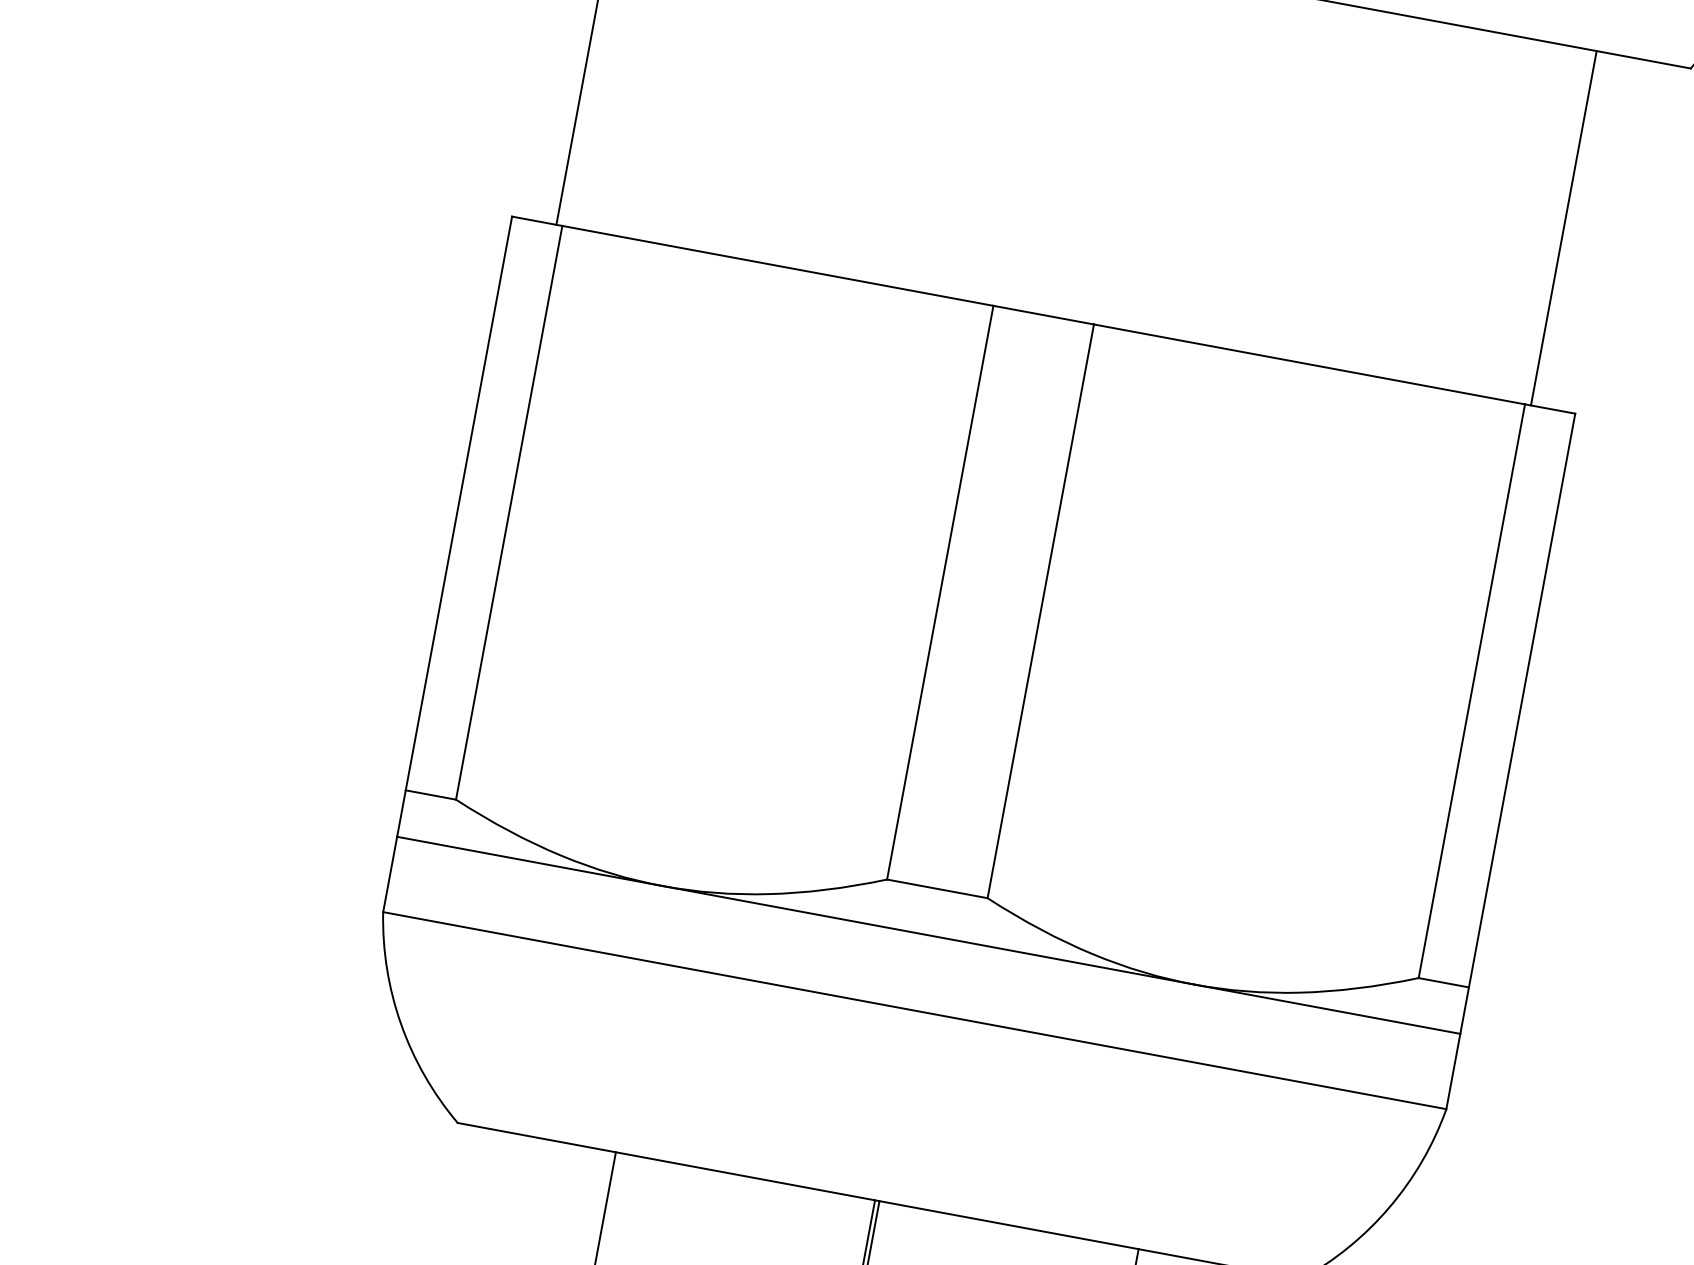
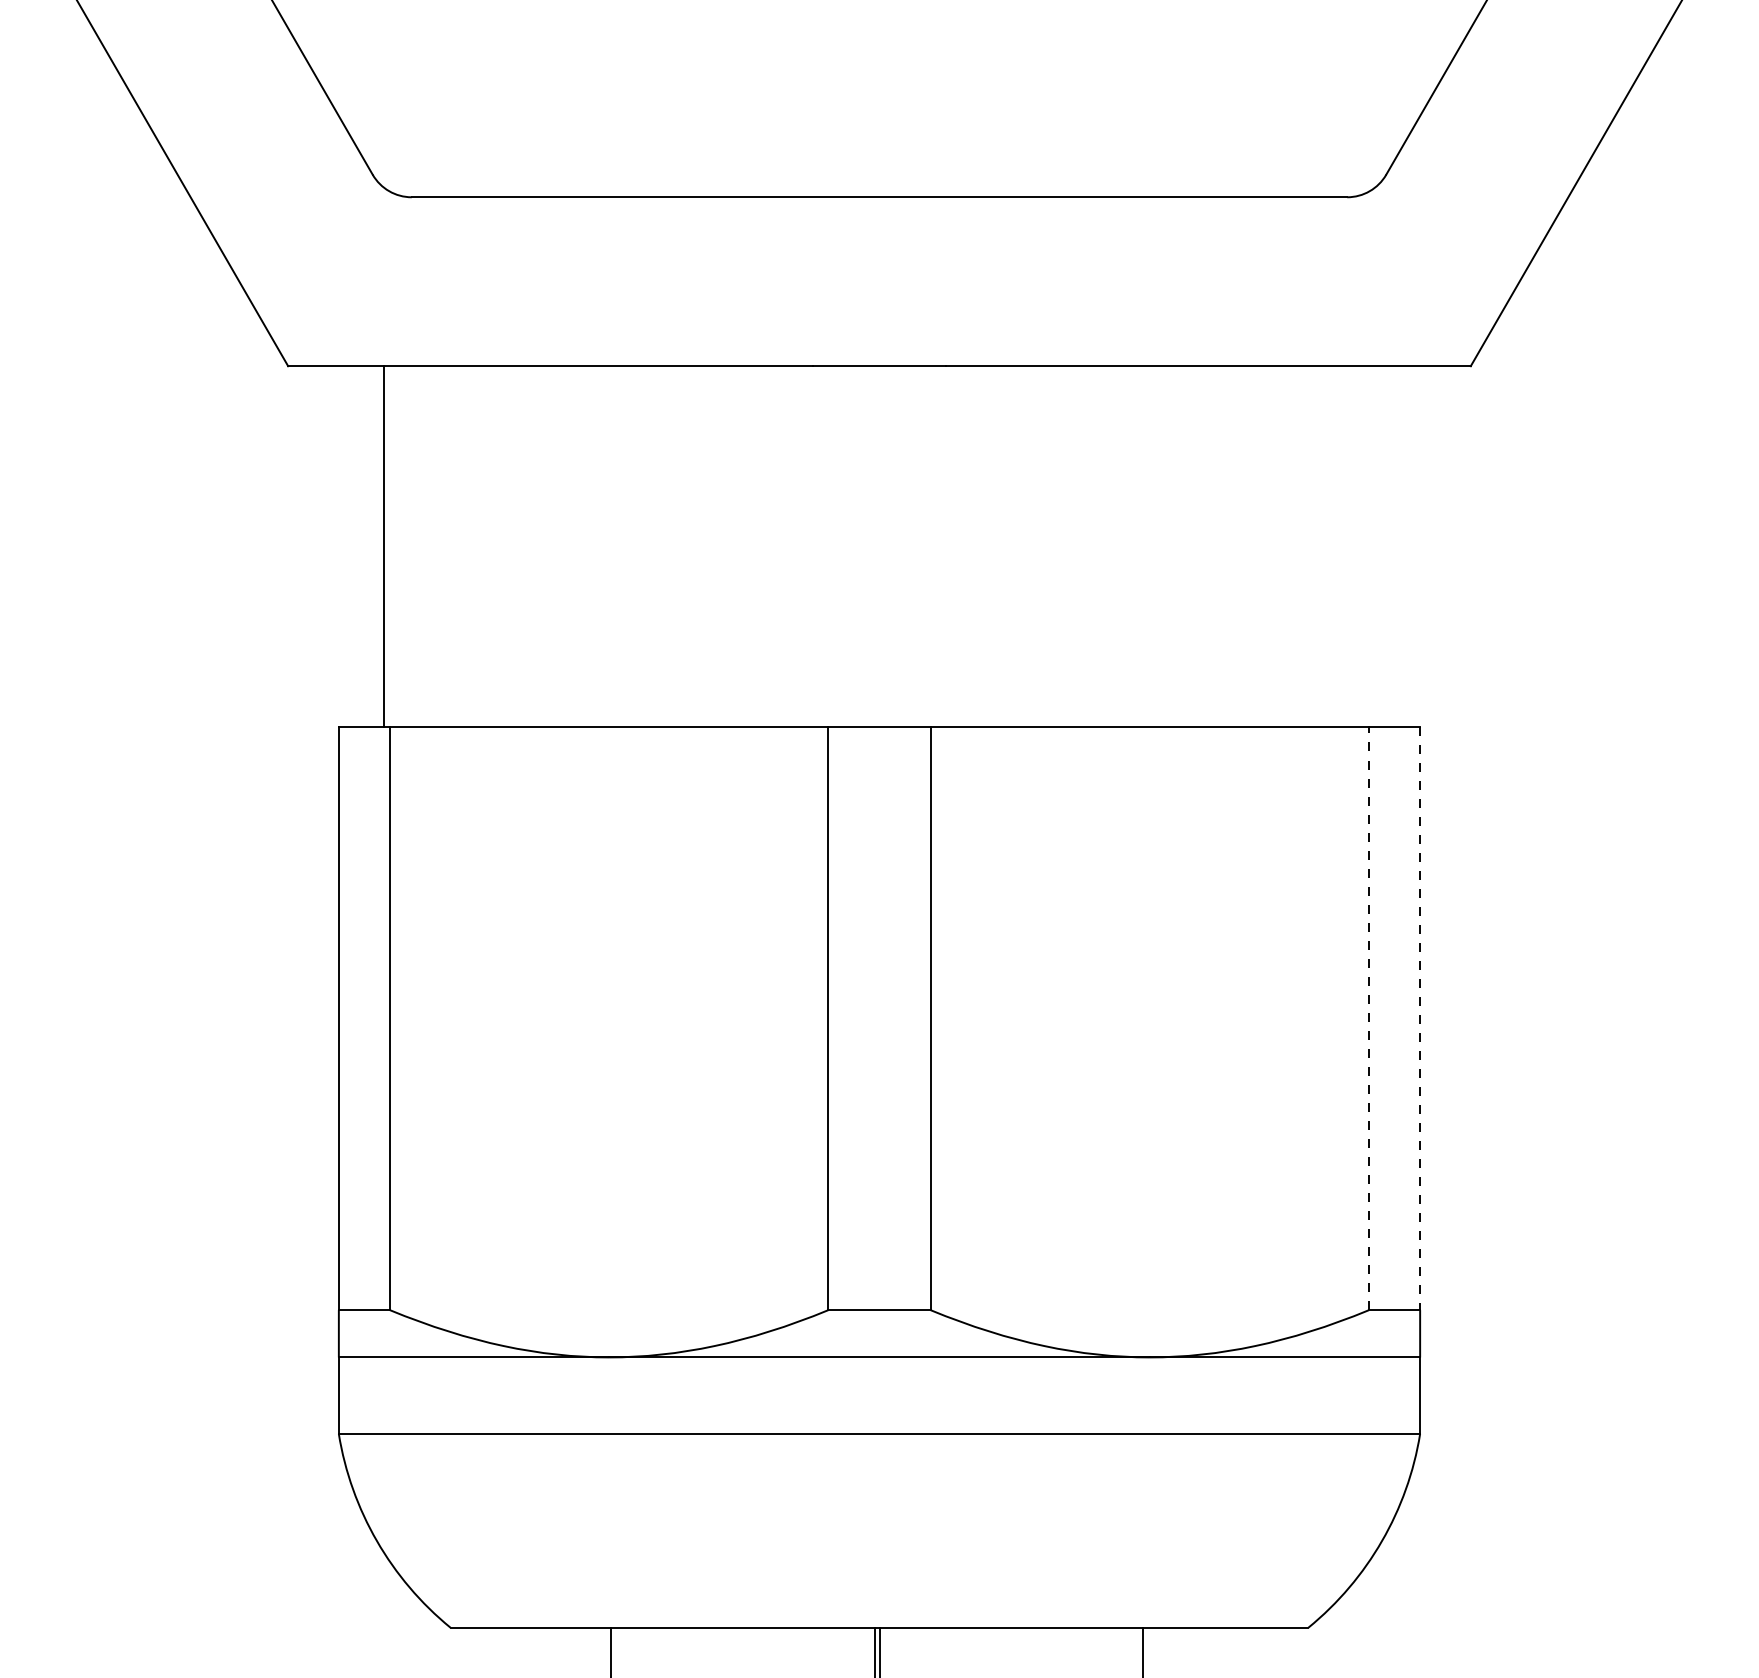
line: (1564, 228) -> (1375, 546), removed
line: (1472, 691) -> (1369, 1018), solid -> dashed
line: (1522, 700) -> (1420, 1018), solid -> dashed

